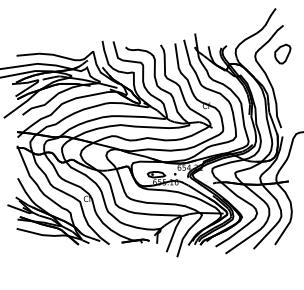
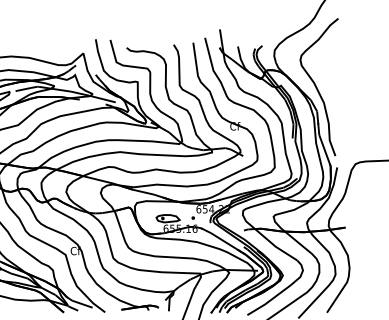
part: (282, 53) -> (337, 56), removed

